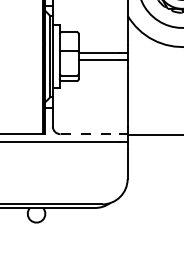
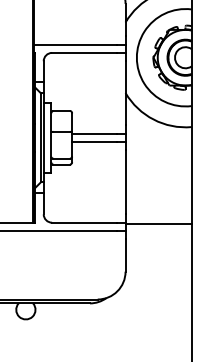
line: (90, 134) -> (84, 222), dashed -> solid

